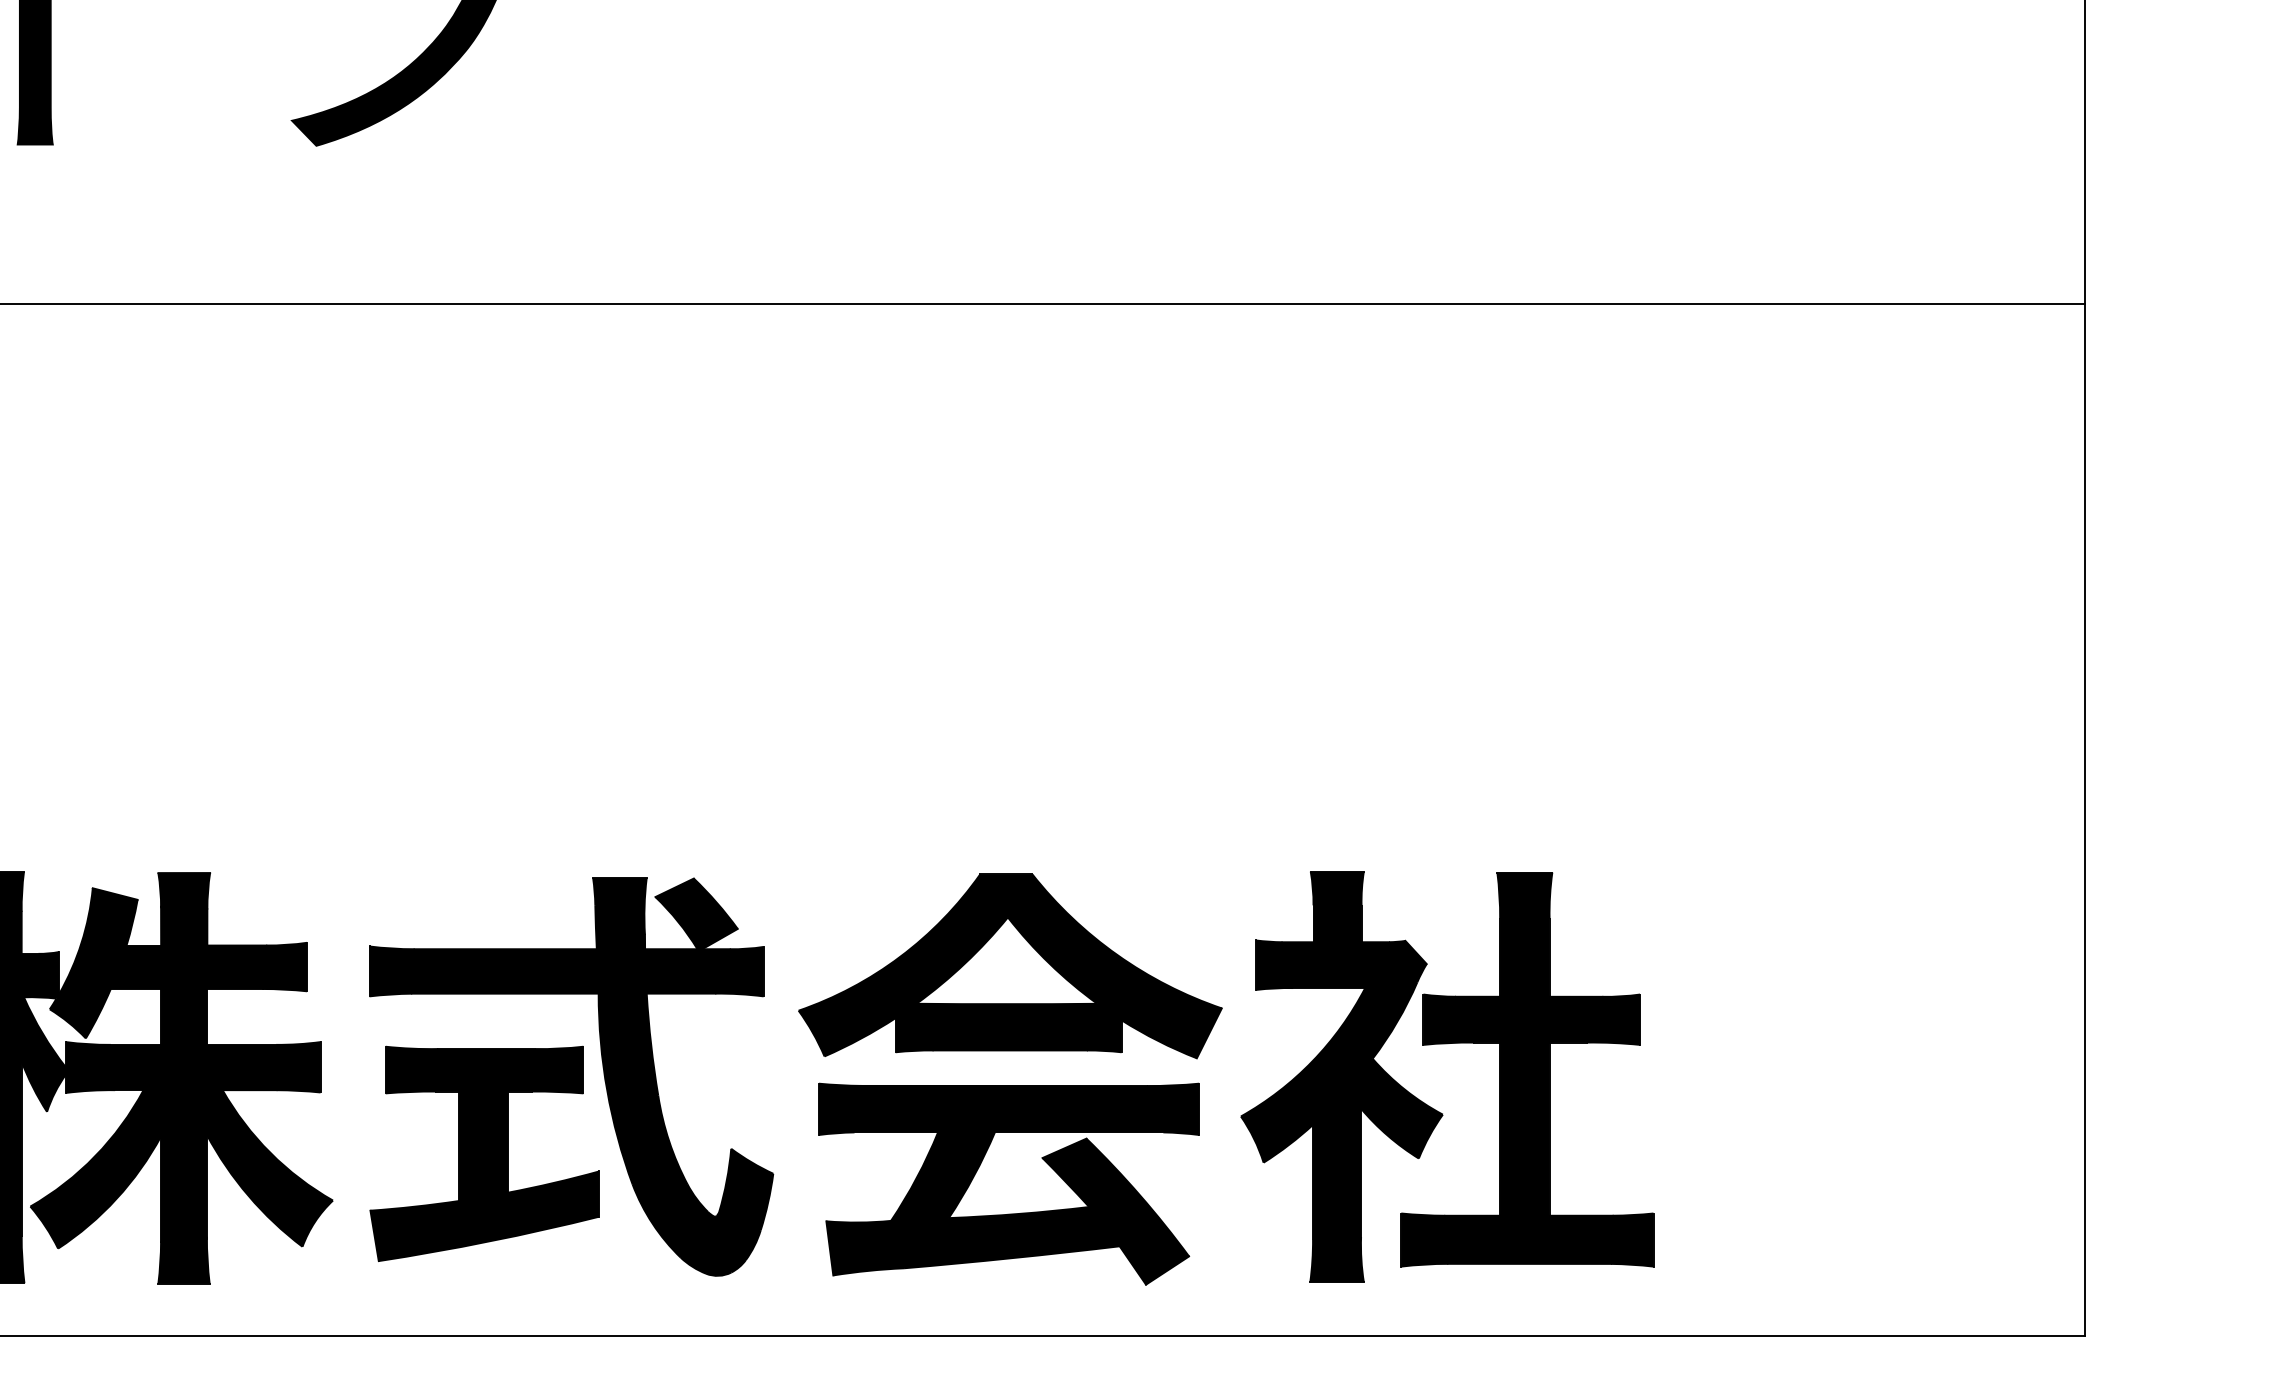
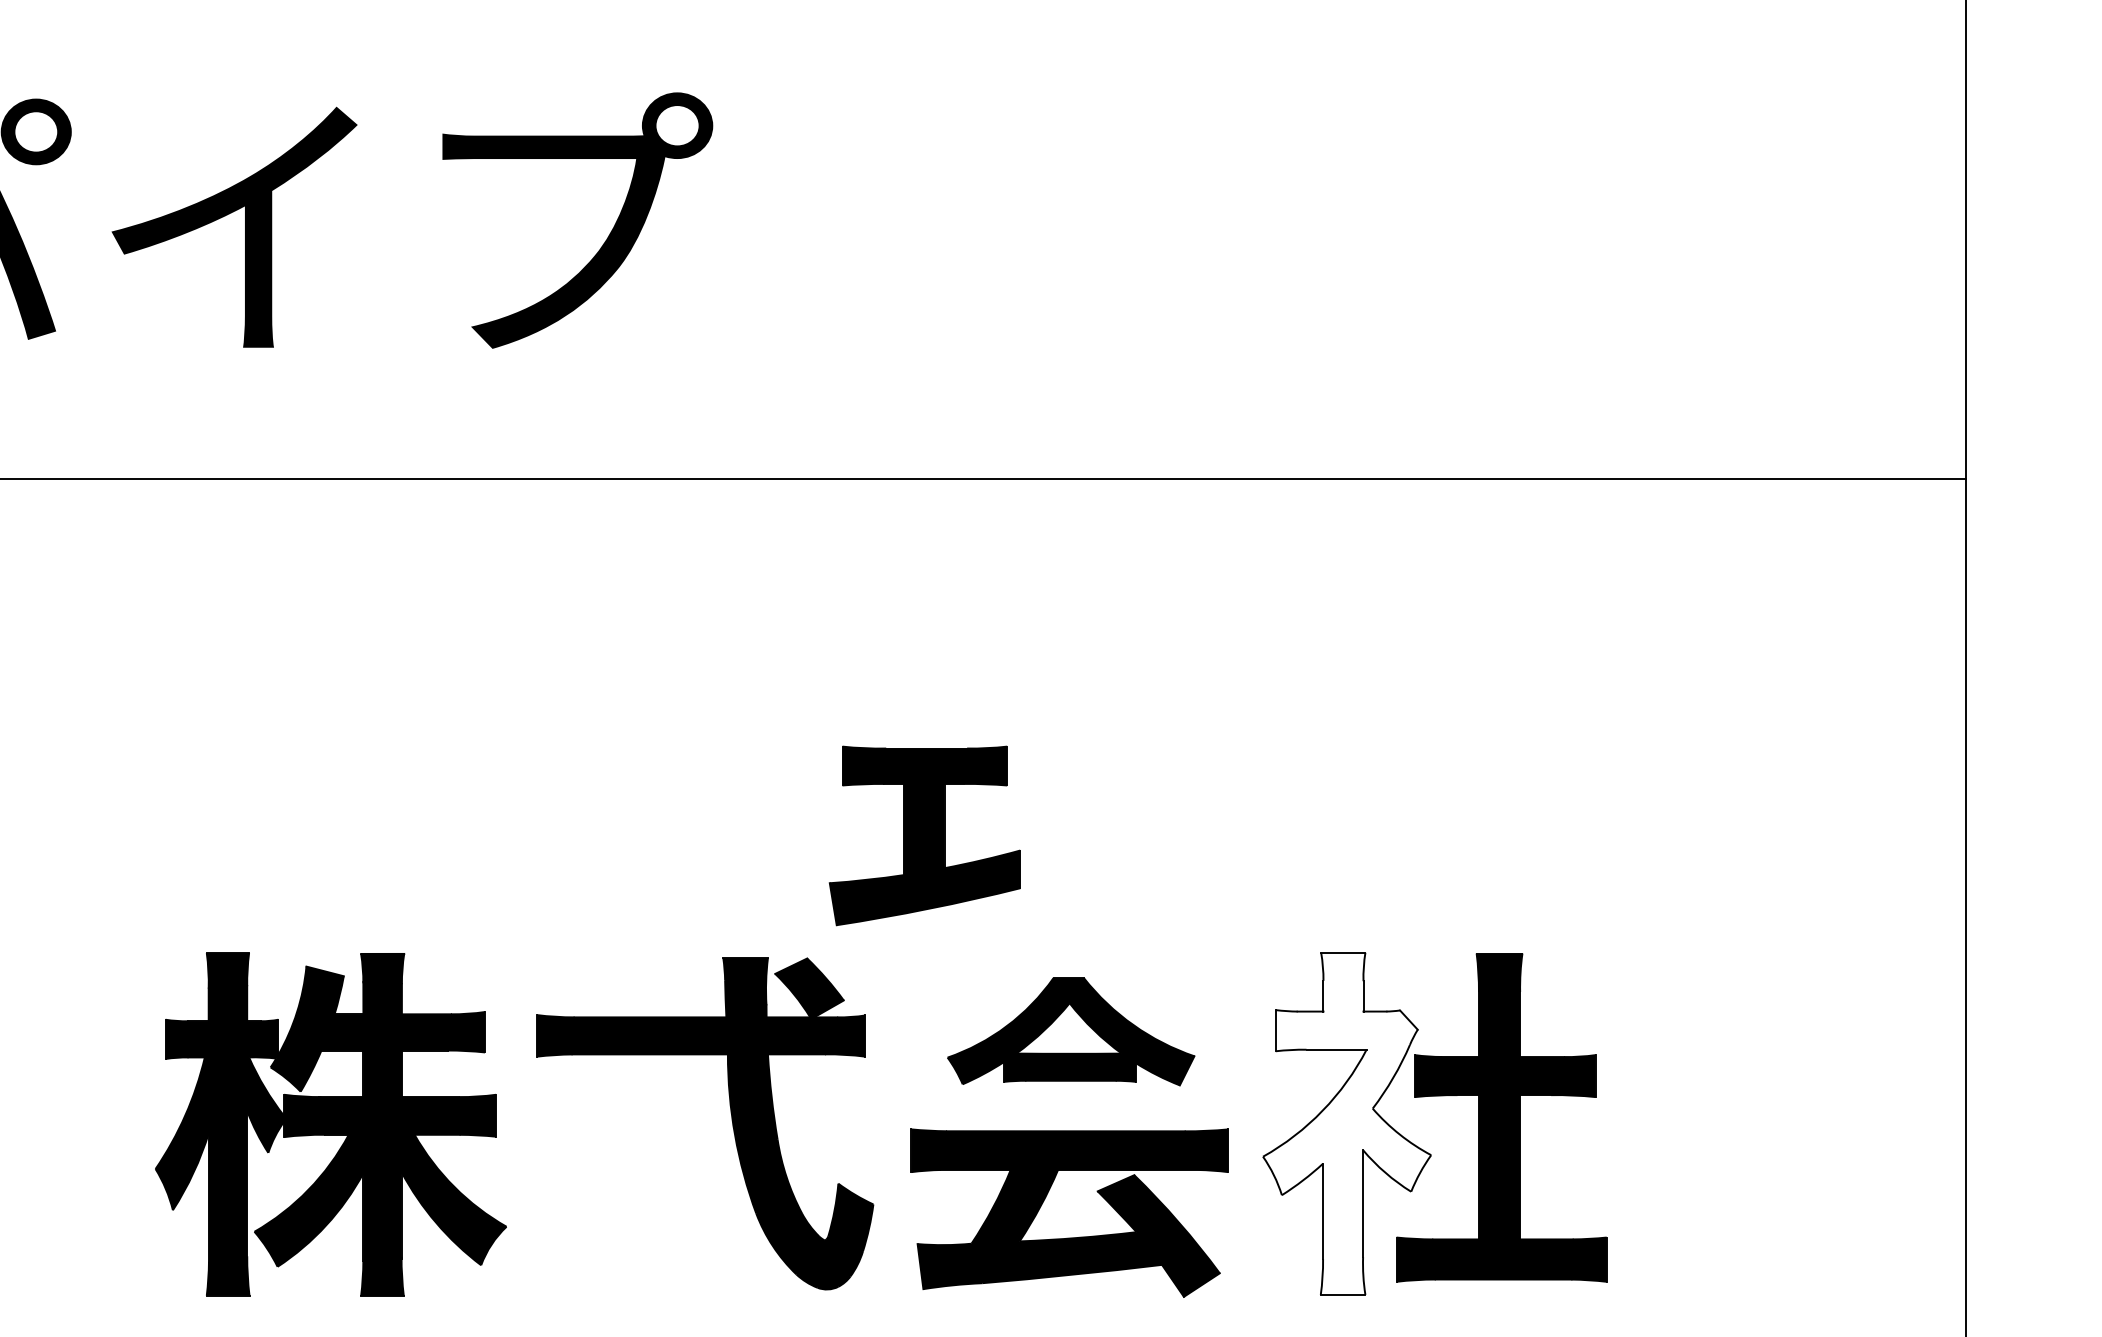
part: (1011, 966) -> (1071, 1031), size x0.7
fill: (1342, 1076) -> (1347, 1123), removed
part: (484, 1153) -> (924, 835), moved

